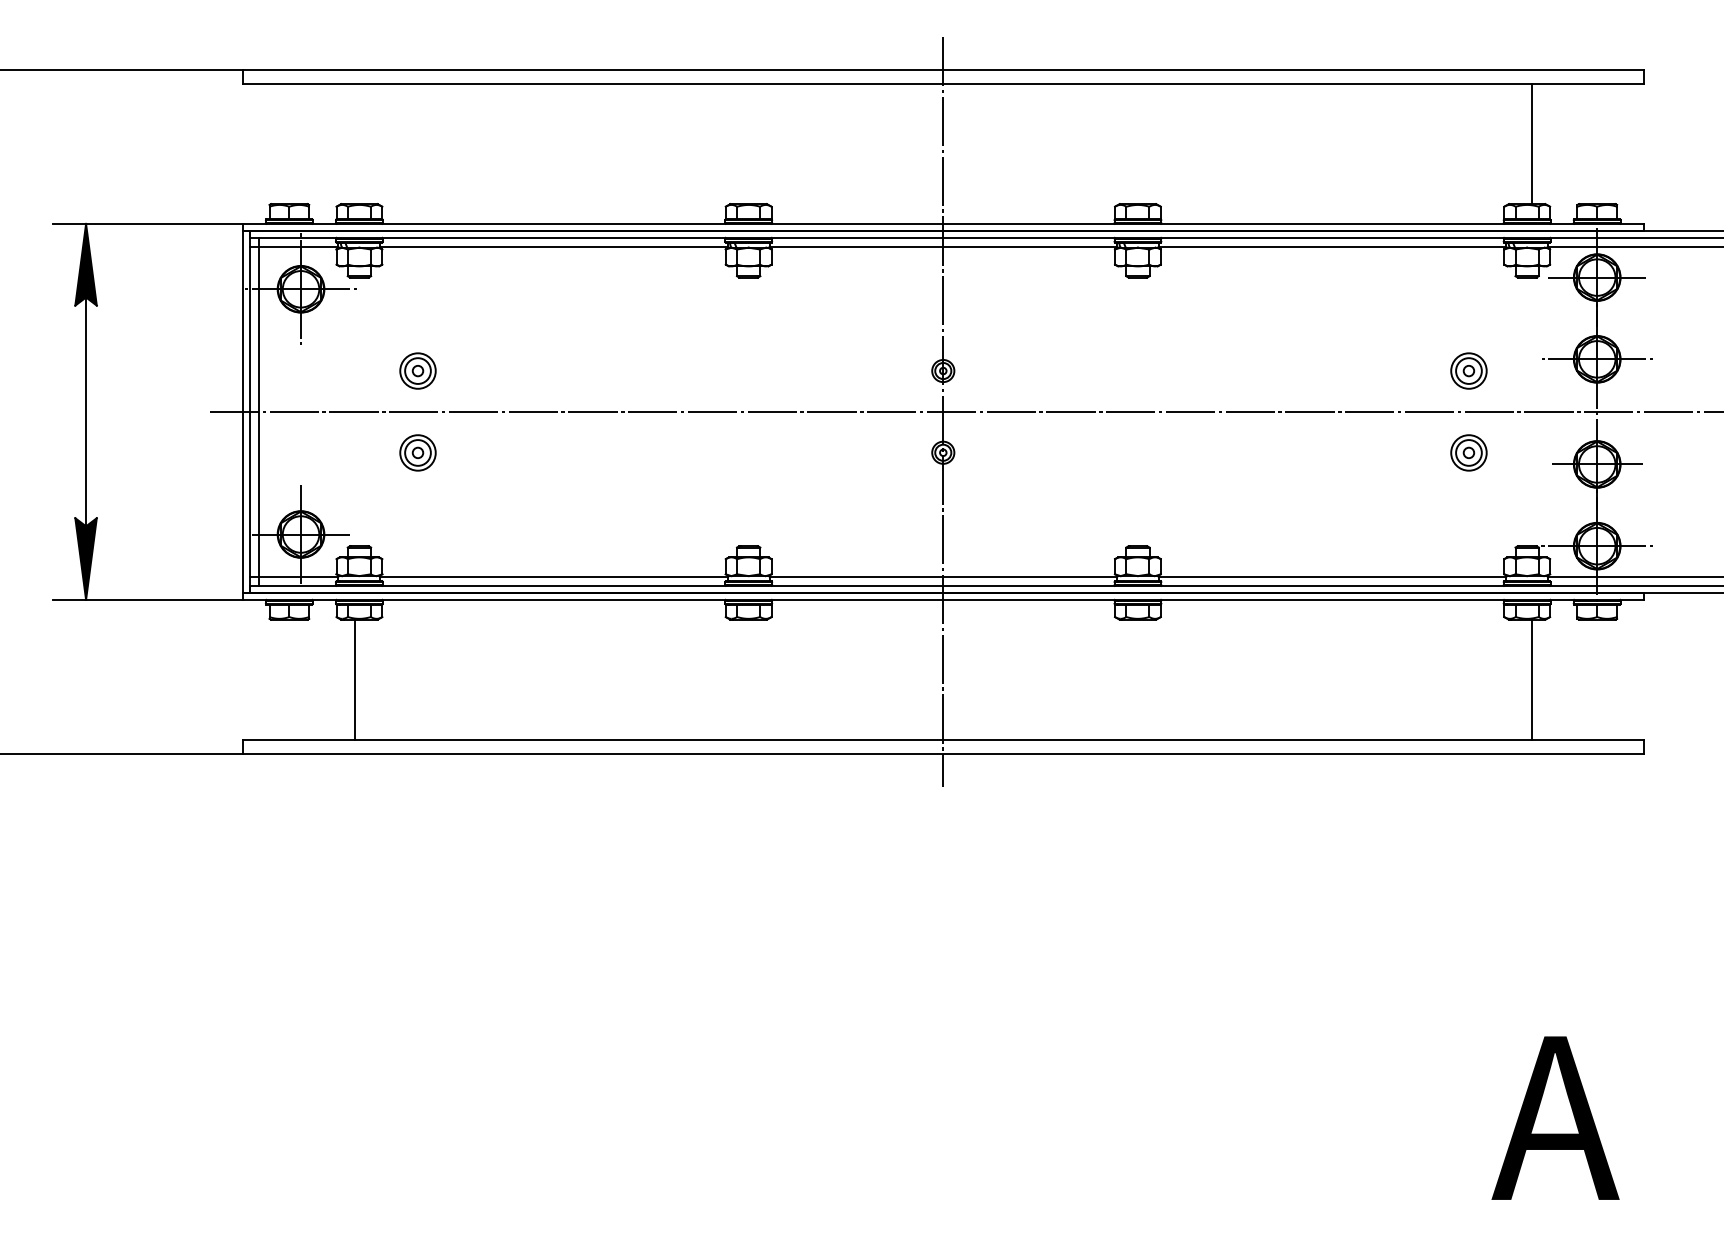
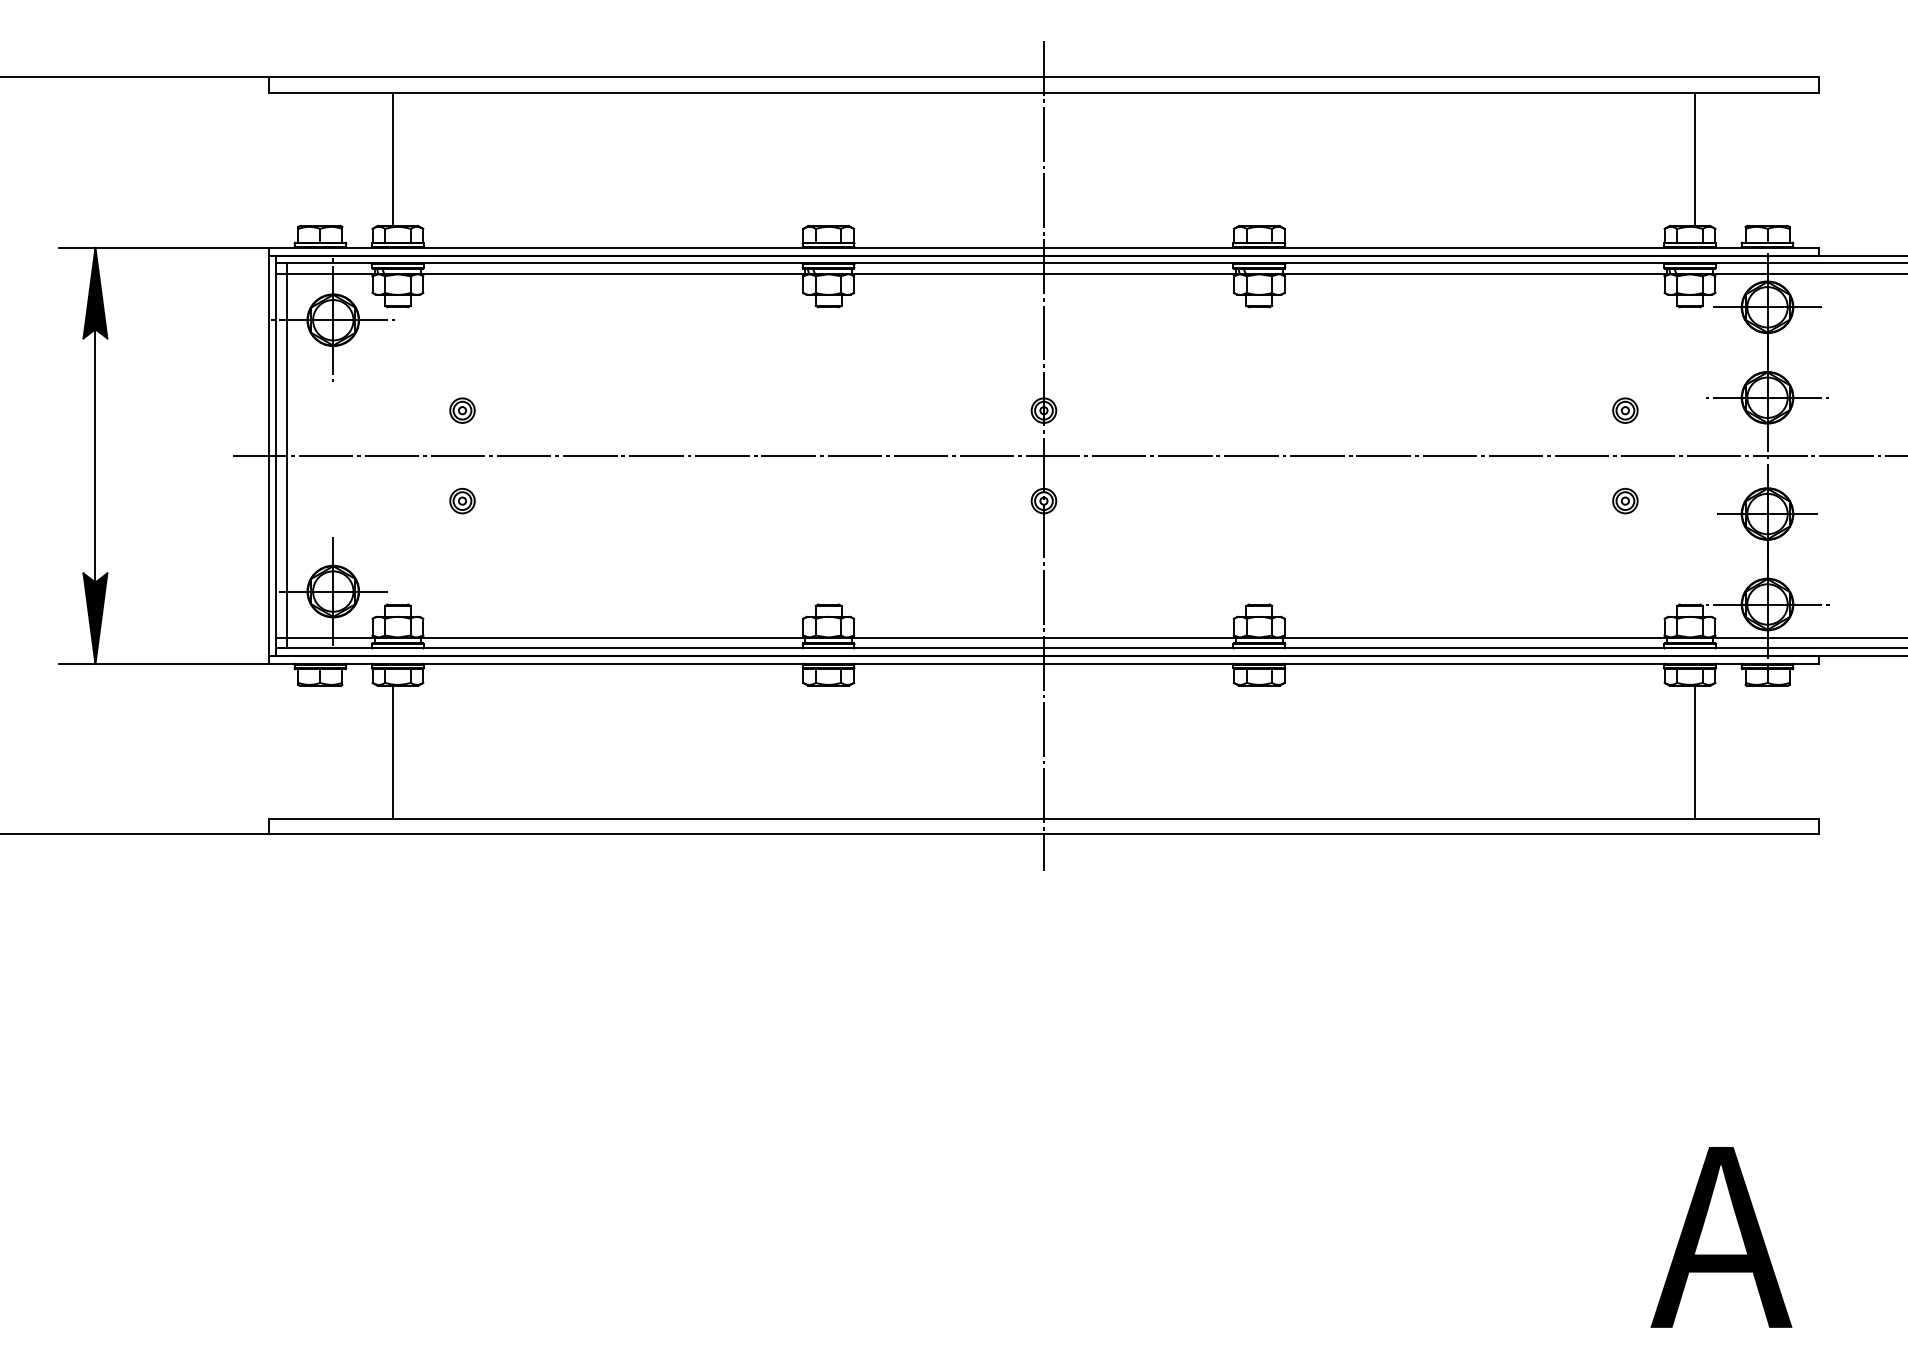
line: (354, 143) -> (392, 158), added
part: (417, 370) -> (462, 410), size x0.62
part: (1468, 370) -> (1625, 410), size x0.62
part: (417, 452) -> (462, 500), size x0.62
part: (1468, 452) -> (1625, 500), size x0.62

